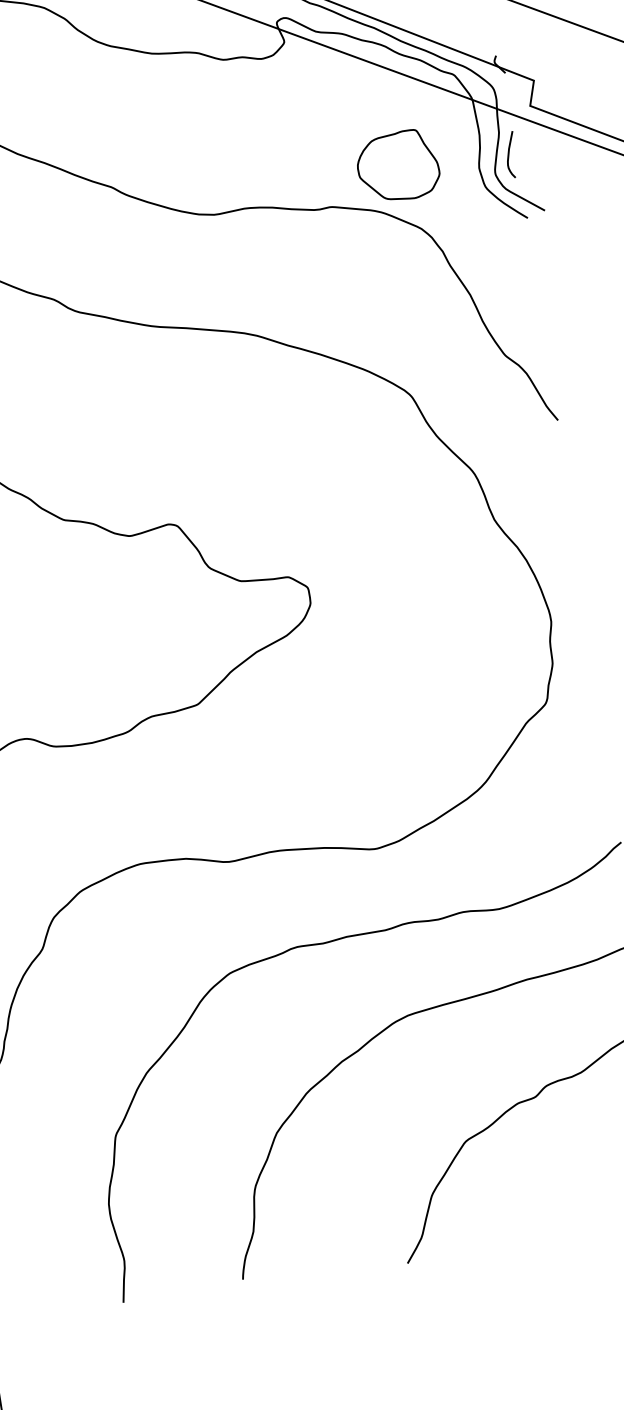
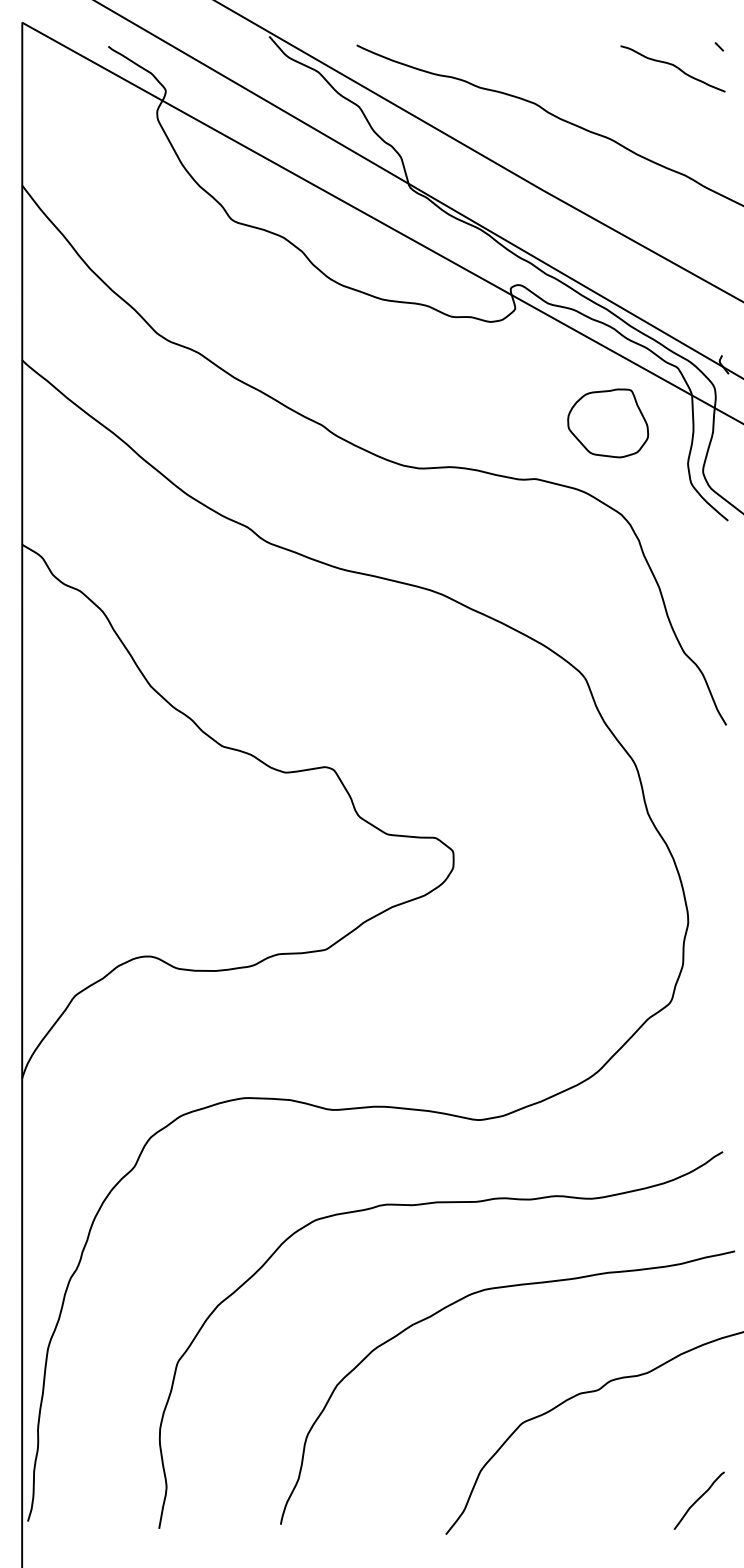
curve: (509, 153) -> (720, 454), removed
part: (397, 166) -> (607, 423), moved

